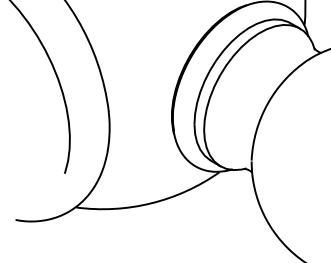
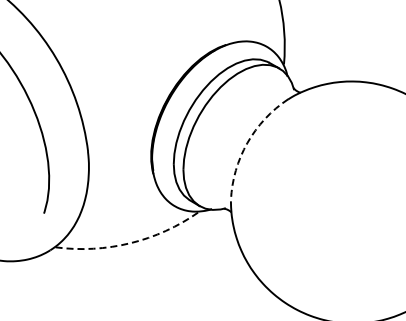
arc: (268, 103) -> (247, 143), solid -> dashed
arc: (151, 203) -> (130, 243), solid -> dashed

